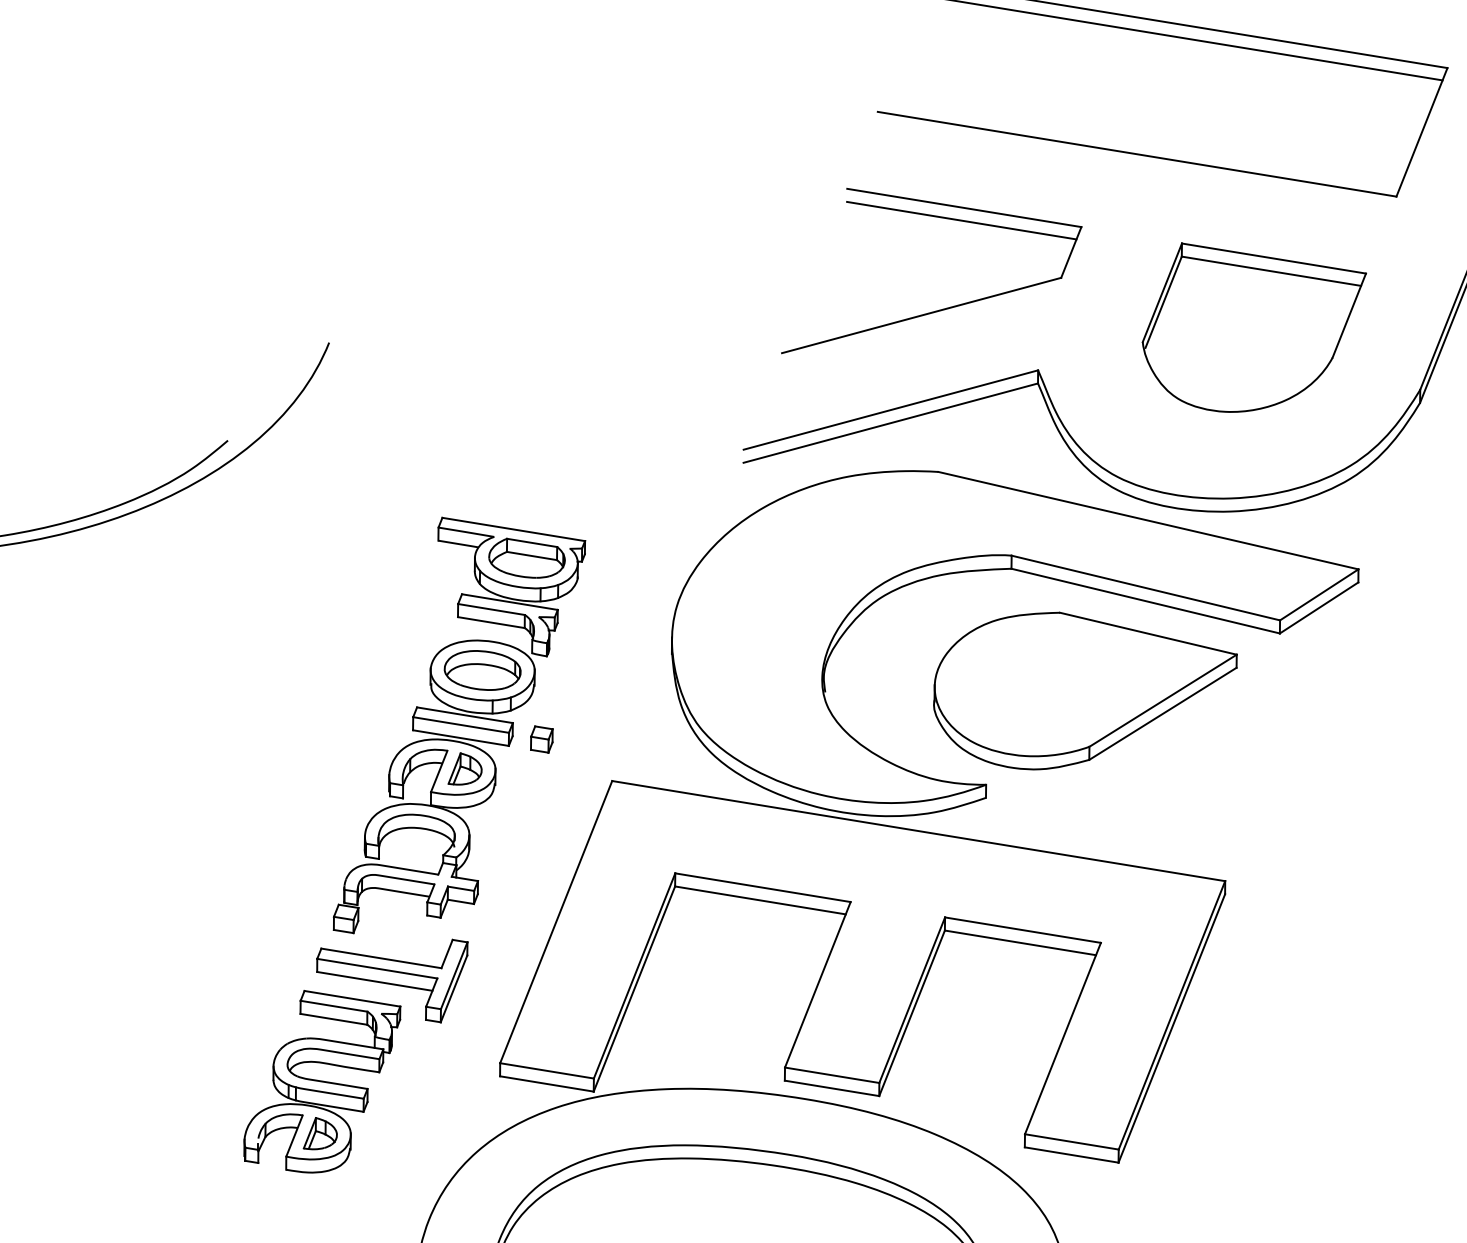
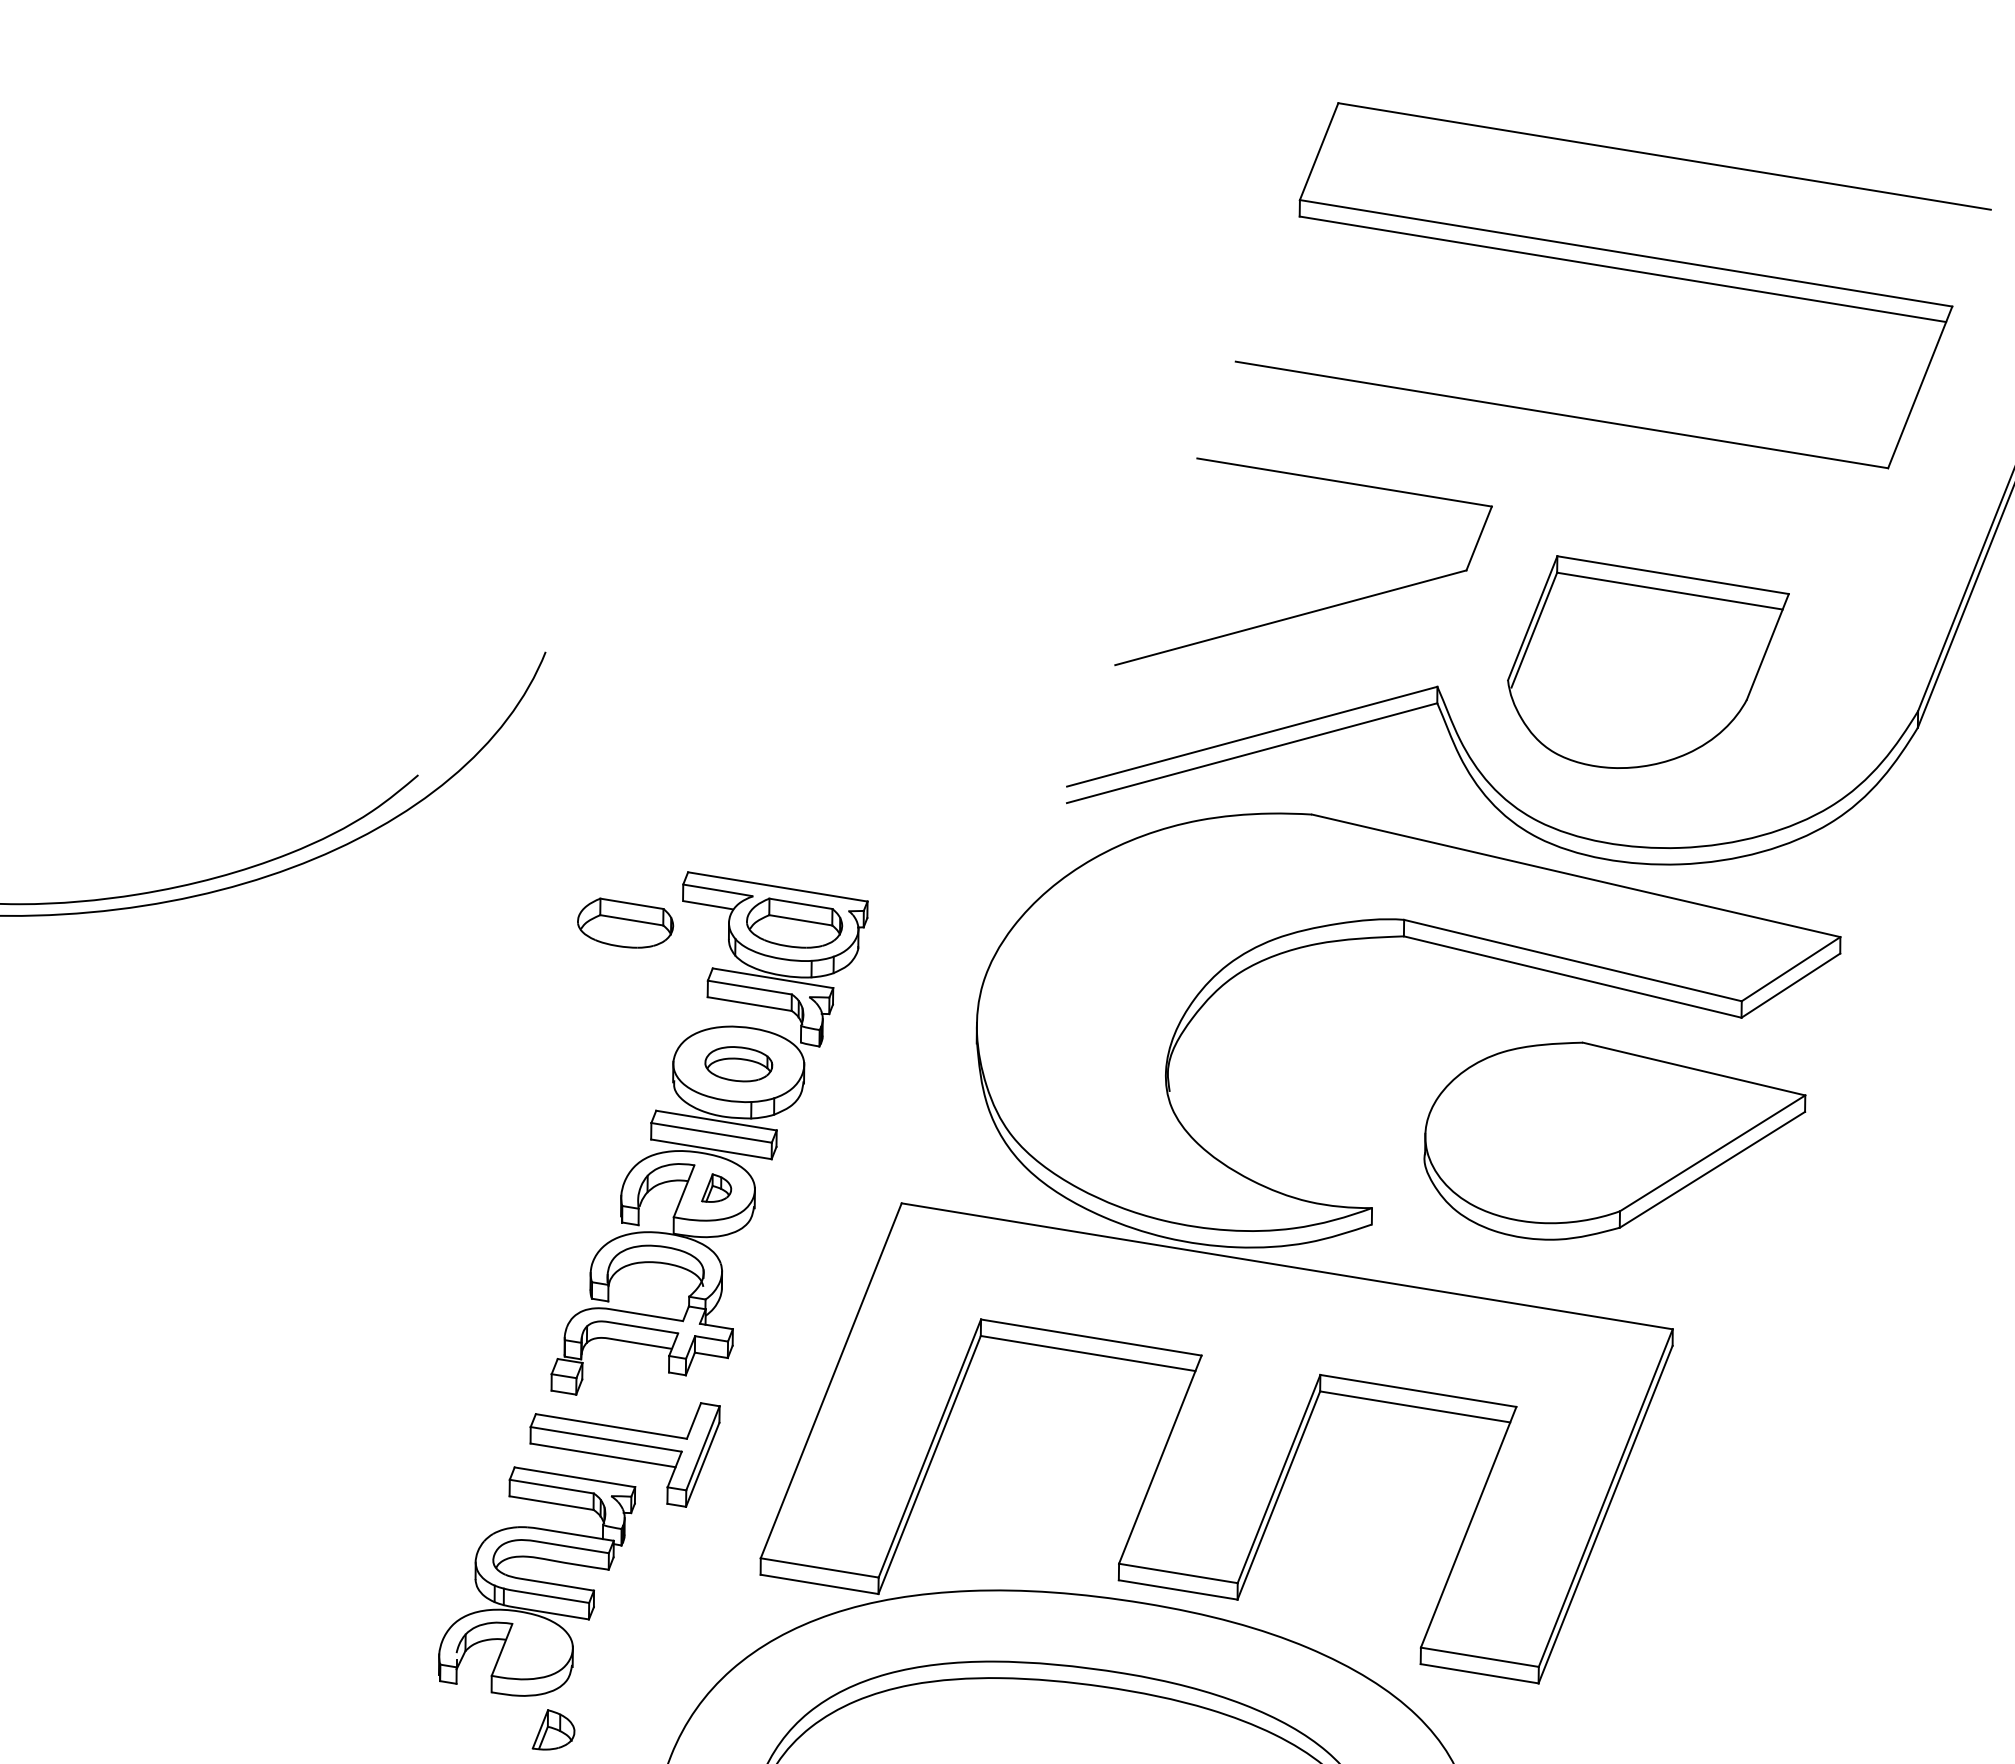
line: (961, 220) -> (1341, 498), removed
part: (1254, 327) -> (1648, 661), moved
part: (392, 557) -> (625, 922), added
part: (482, 669) -> (738, 1063), size x0.7
part: (1085, 690) -> (1614, 1140), moved
part: (541, 739) -> (812, 1150), removed
part: (464, 768) -> (716, 1187), size x0.7
part: (320, 1133) -> (553, 1729), moved

